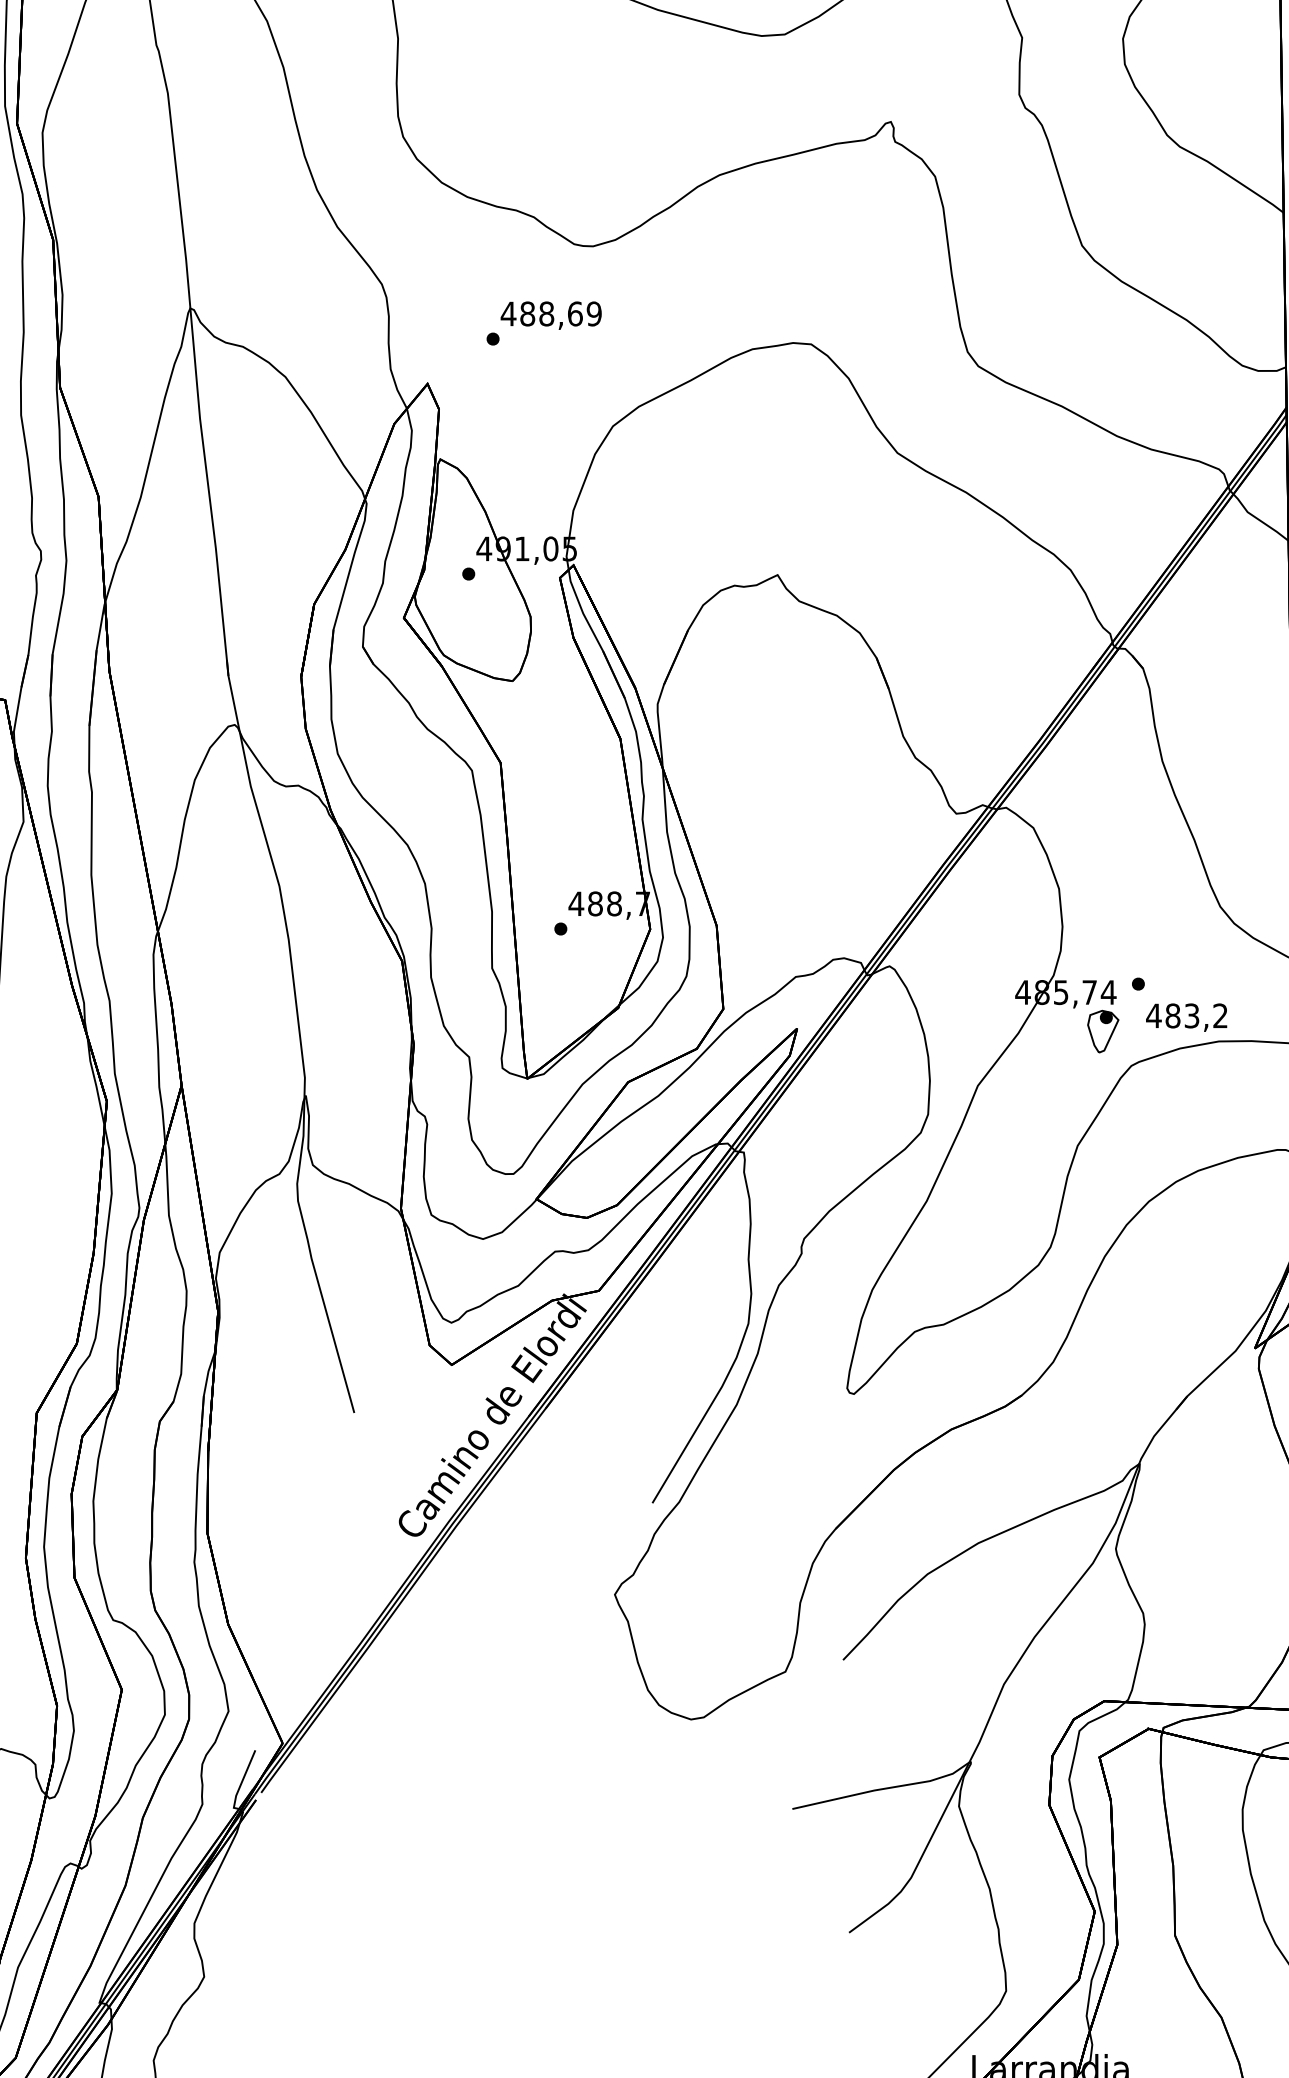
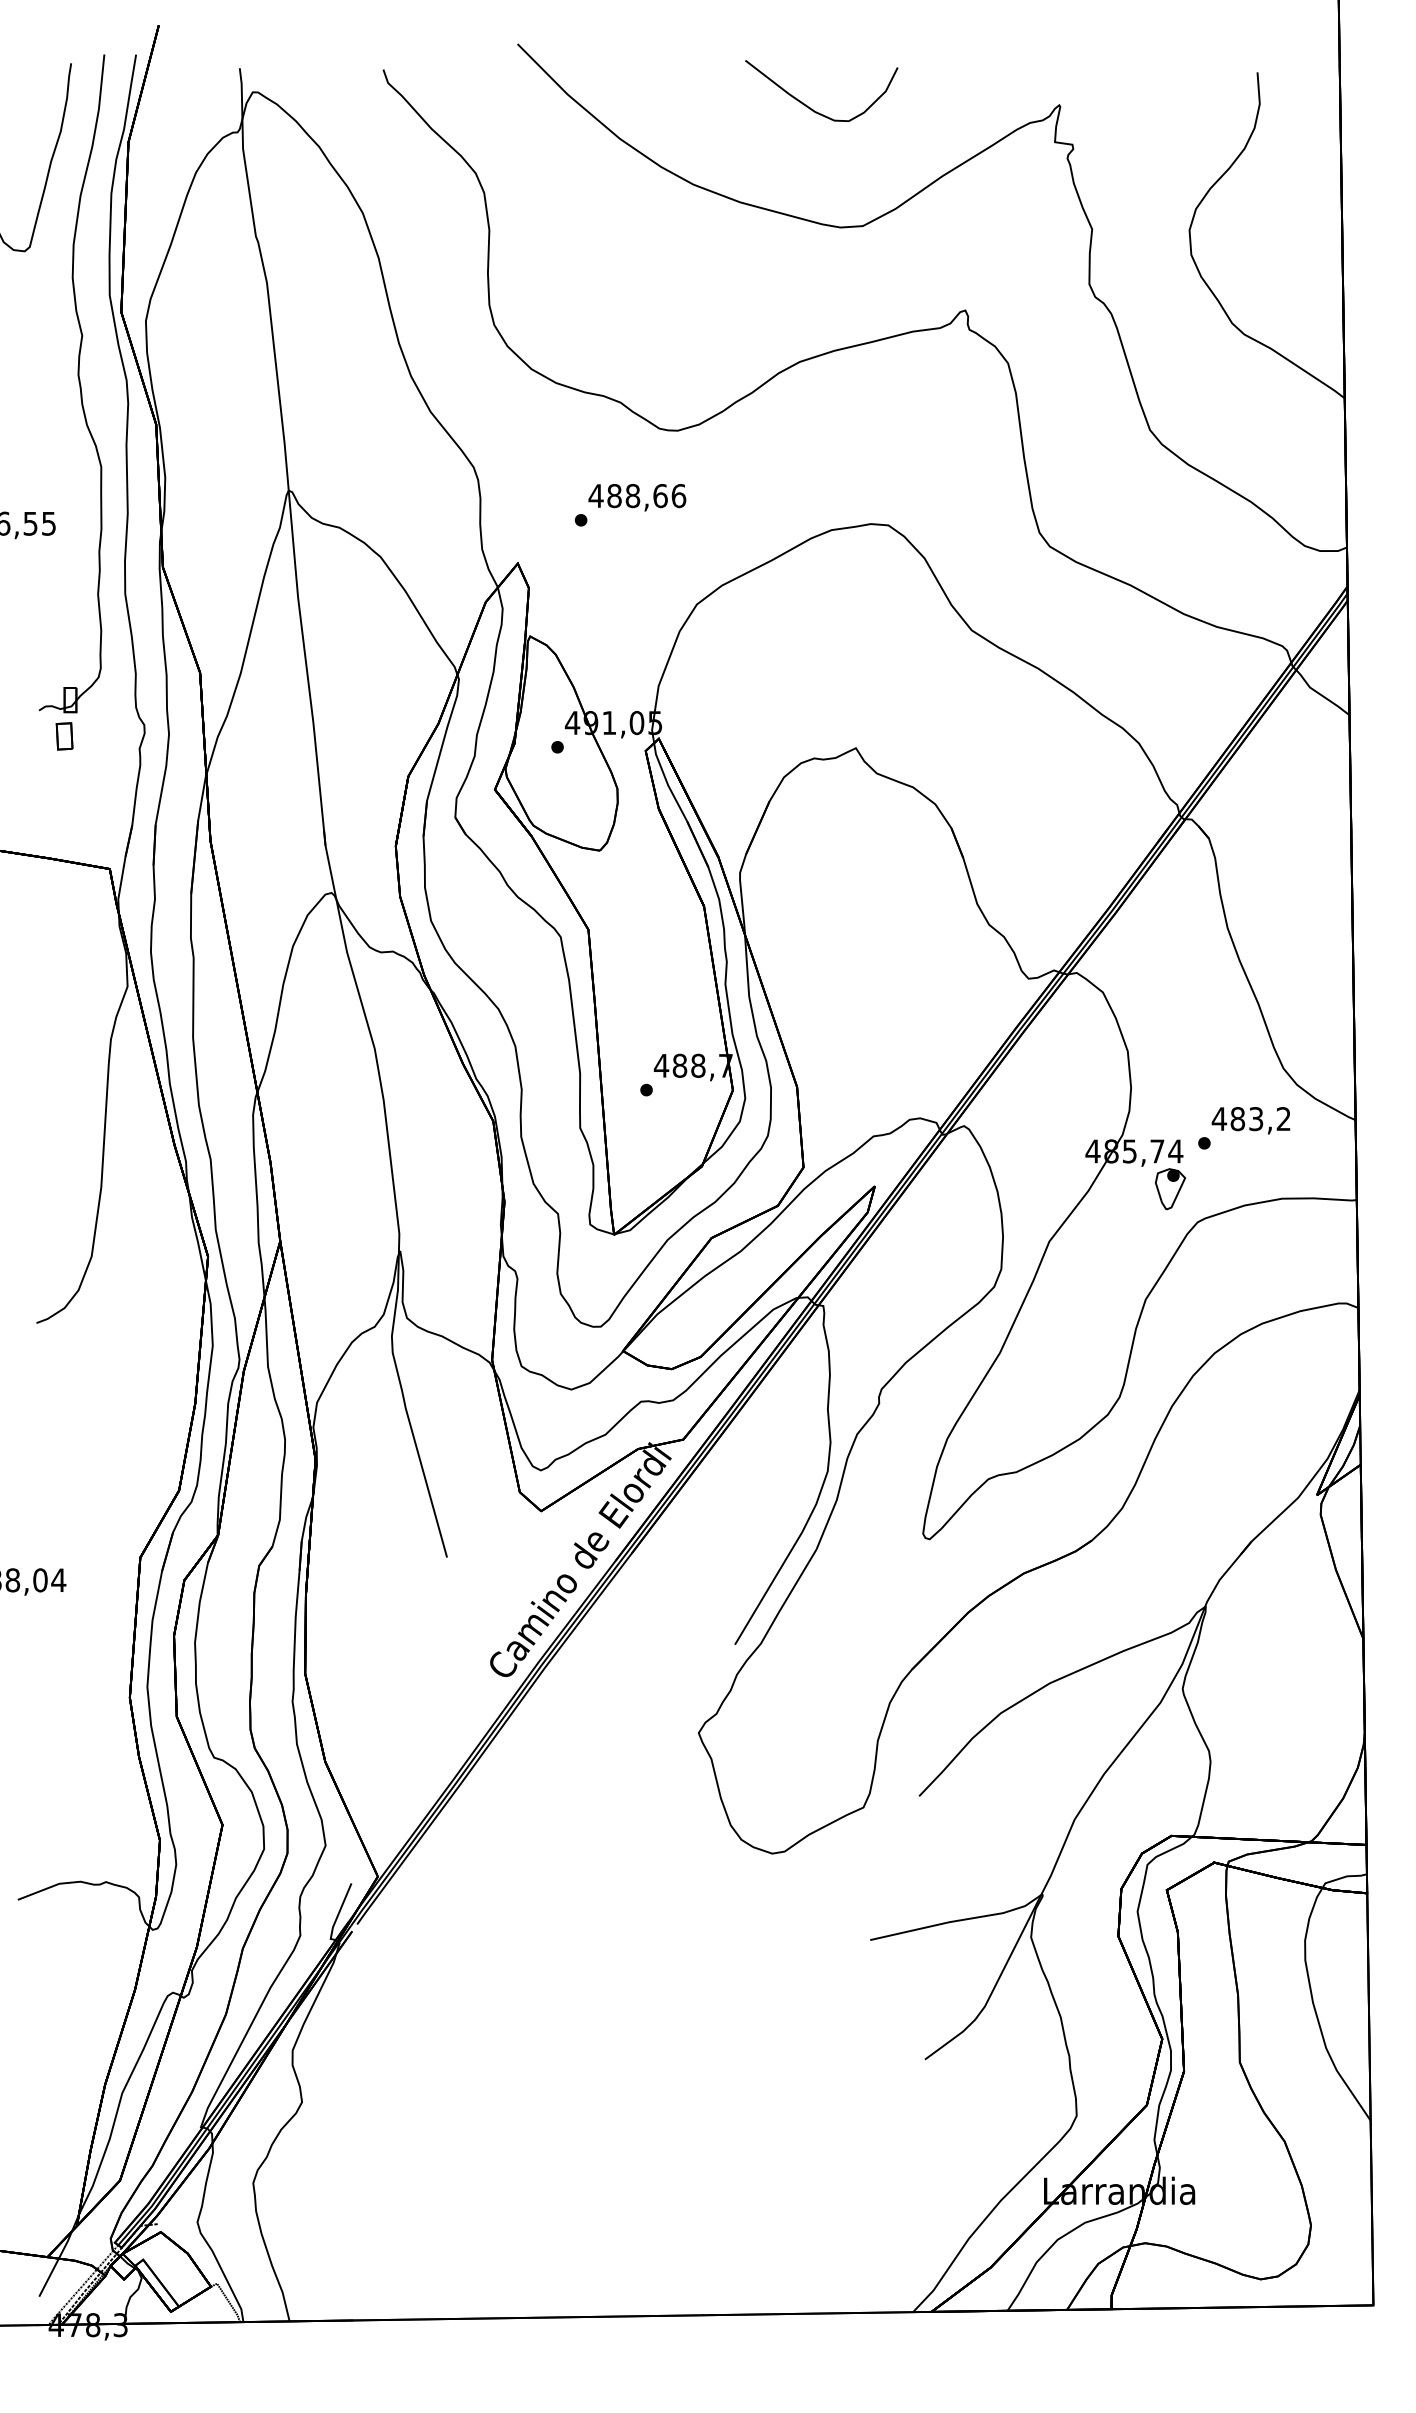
text: (593, 314) -> (678, 496), 488,69 -> 488,66
text: (1186, 1017) -> (1250, 1120), moved

